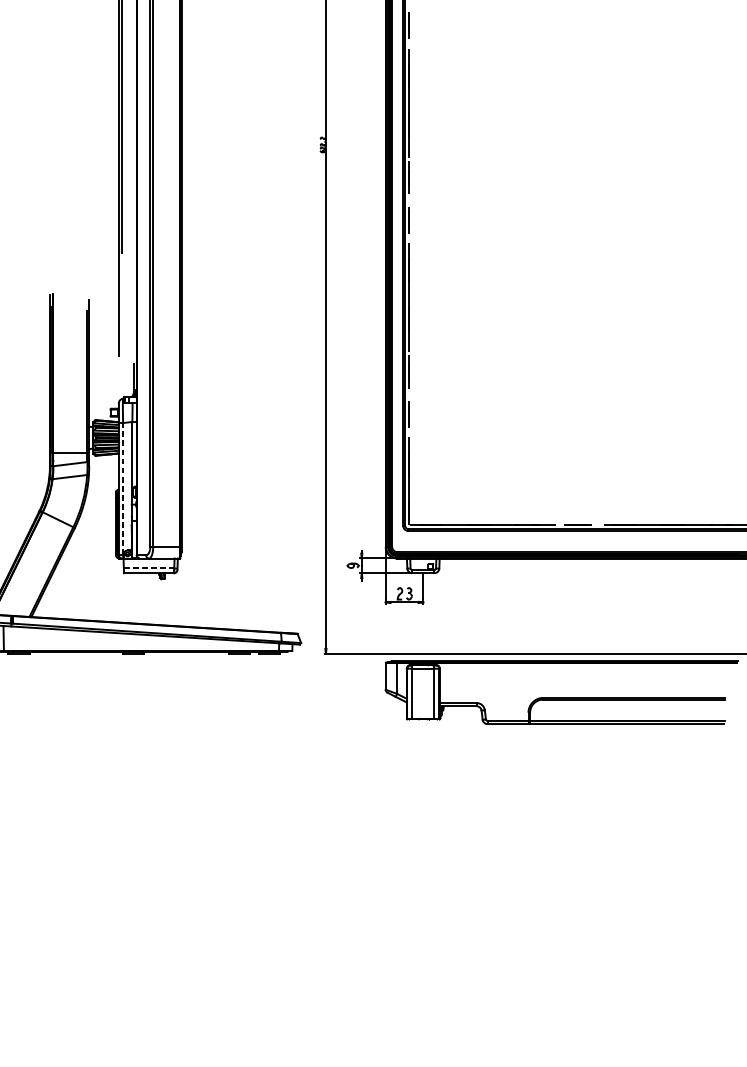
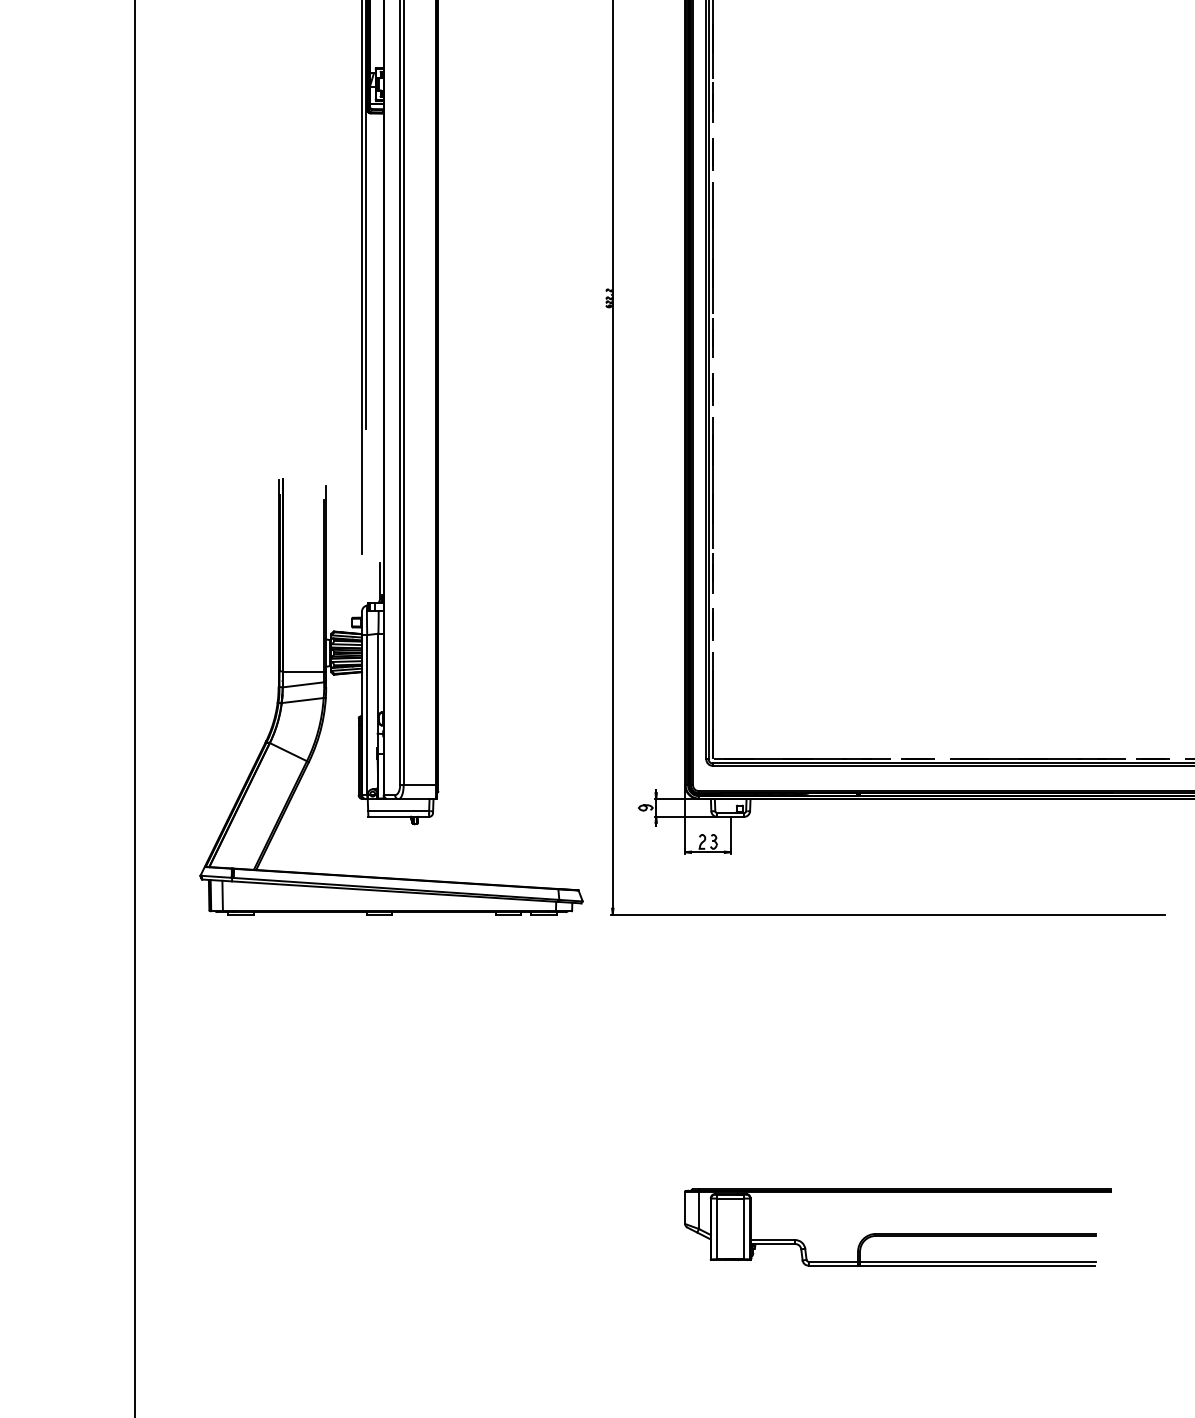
line: (123, 488) -> (367, 714), dashed -> solid
line: (149, 568) -> (399, 811), dashed -> solid
part: (561, 692) -> (897, 1227), moved

